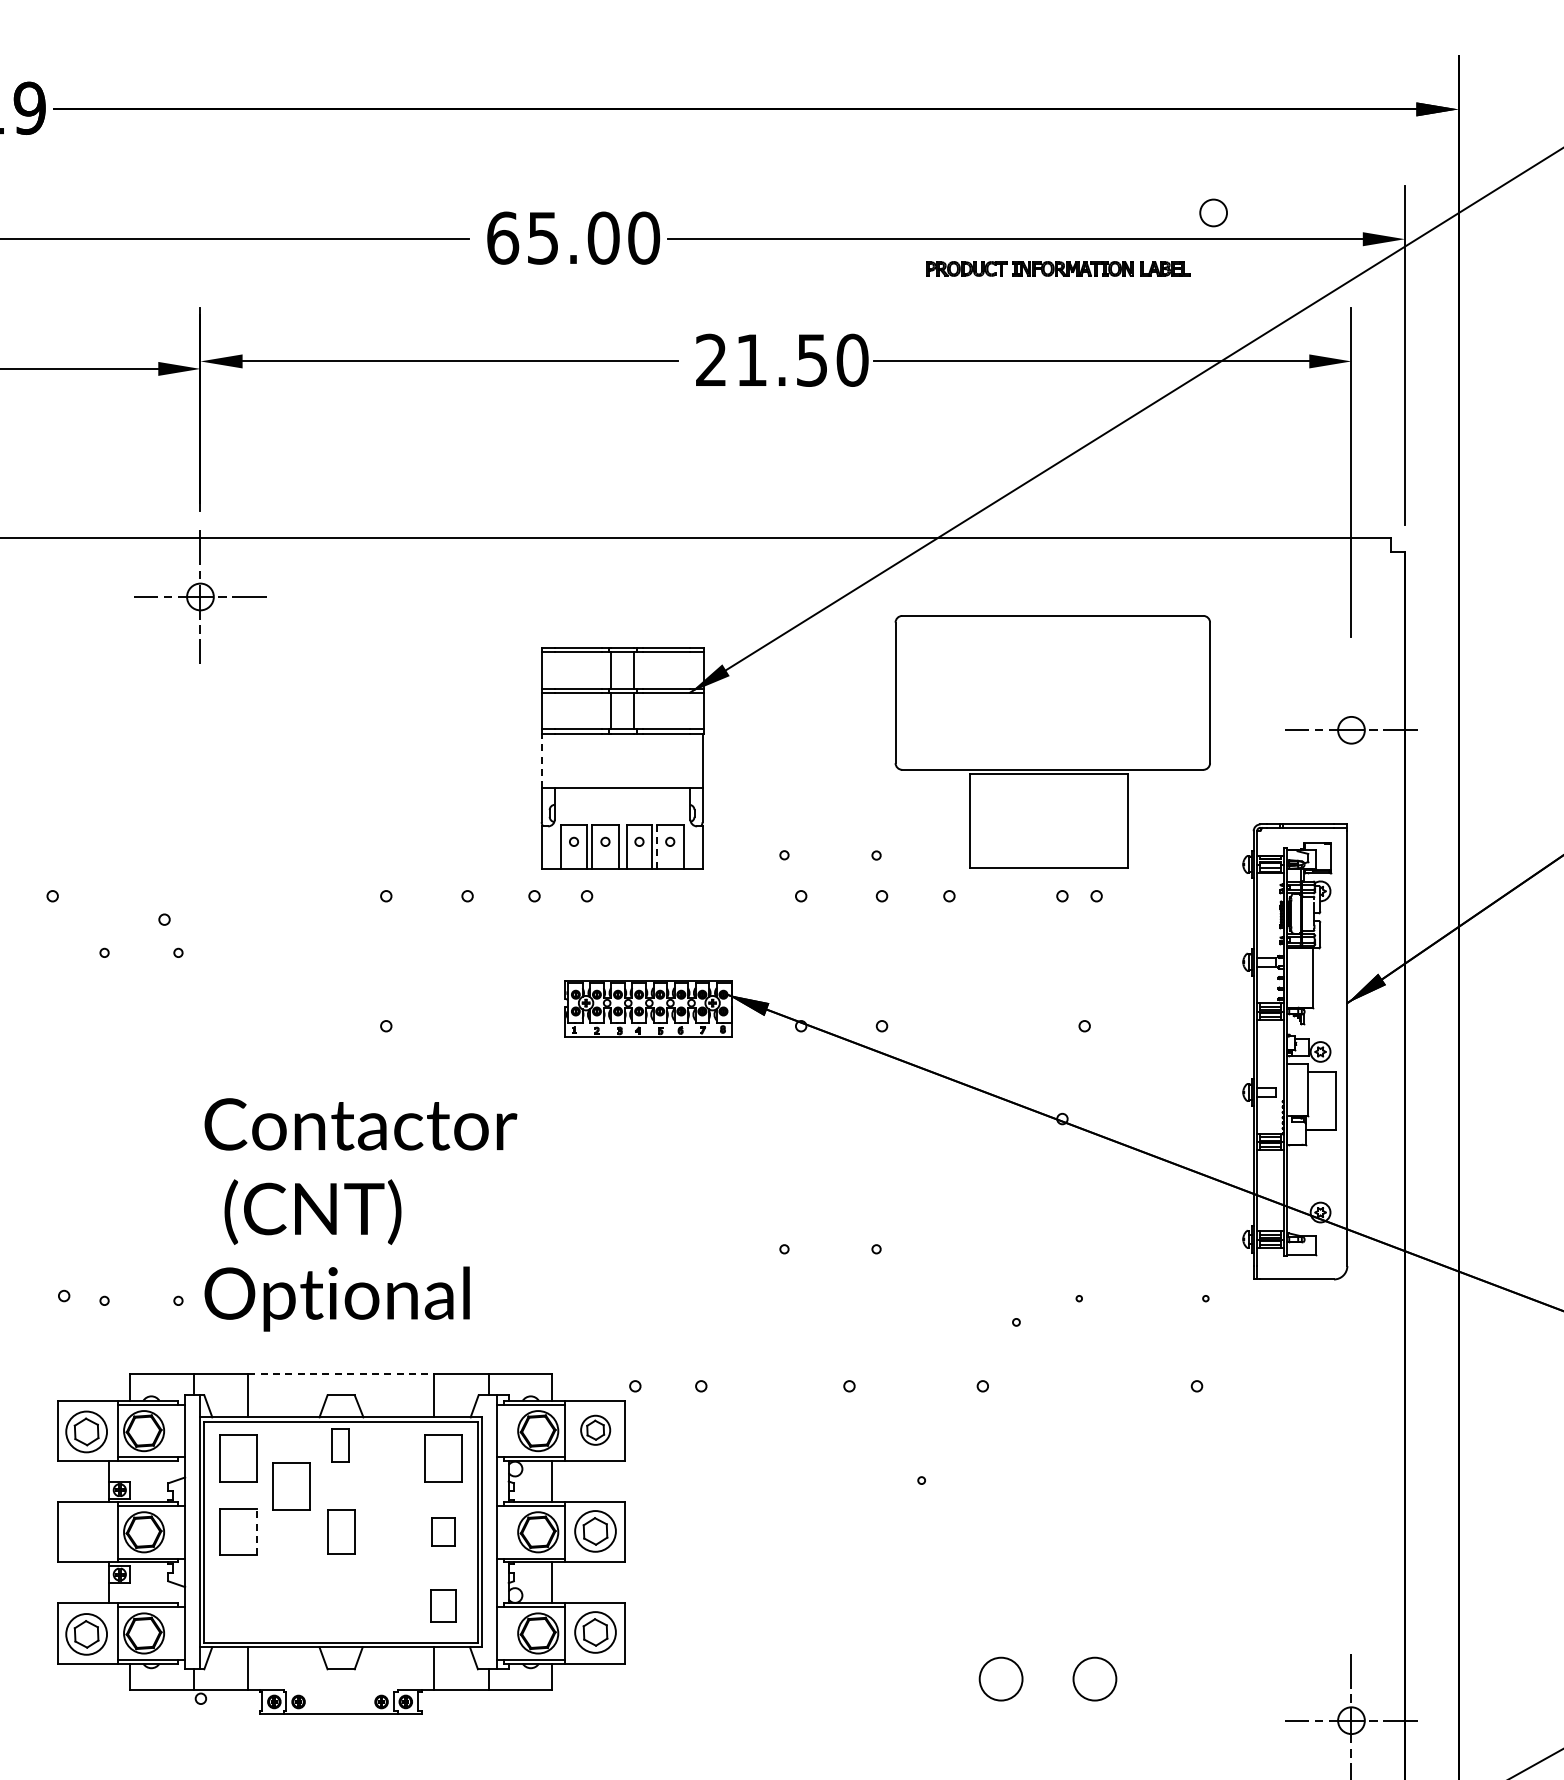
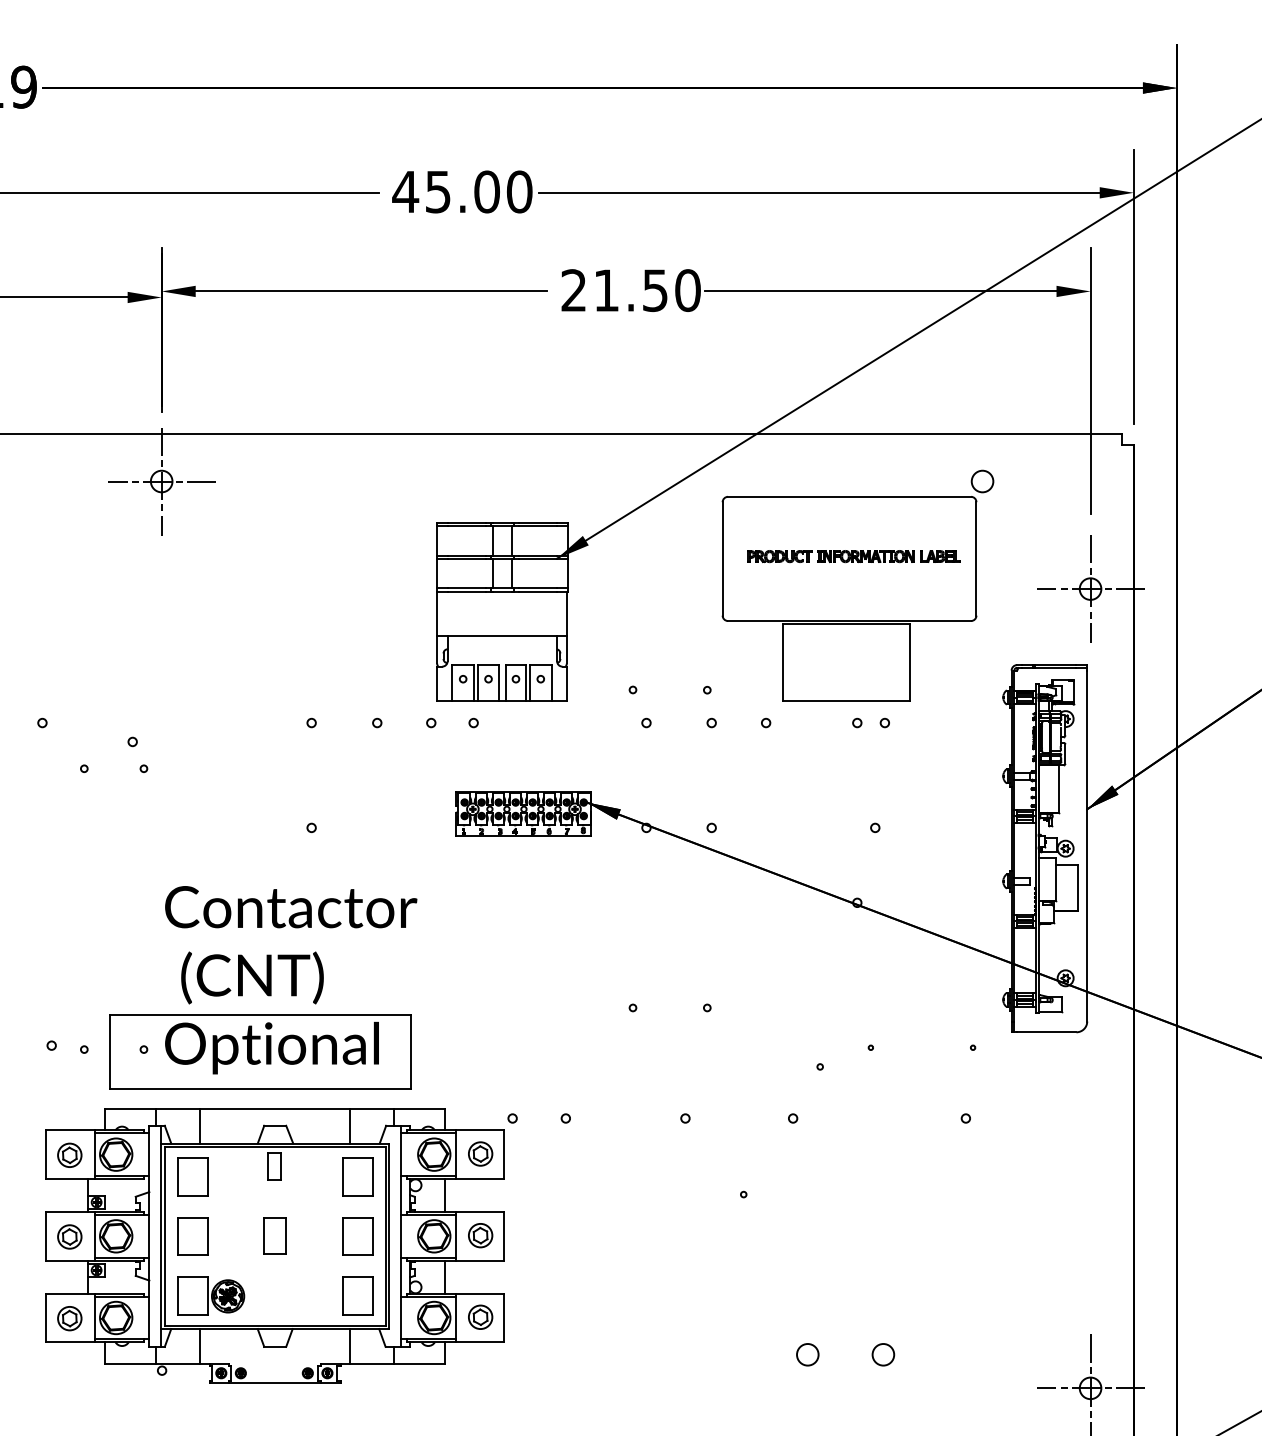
circle: (1213, 212) -> (982, 481), moved
text: (502, 237) -> (405, 191), 65.00 -> 45.00
part: (1058, 268) -> (854, 556), moved
line: (1351, 730) -> (1090, 589), added
line: (541, 760) -> (436, 613), dashed -> solid
line: (656, 846) -> (529, 682), dashed -> solid
part: (322, 1302) -> (260, 1050), added
line: (341, 1374) -> (275, 1108), dashed -> solid
part: (86, 1431) -> (69, 1154), size x0.71
part: (291, 1486) -> (235, 1199), removed
line: (257, 1531) -> (207, 1235), dashed -> solid
part: (443, 1531) -> (357, 1235), size x1.67
part: (595, 1531) -> (480, 1235), size x0.71
part: (86, 1532) -> (69, 1236), added
part: (261, 1605) -> (210, 1295), added
part: (443, 1605) -> (357, 1295), size x1.43
part: (595, 1632) -> (480, 1317), size x0.71
part: (86, 1633) -> (69, 1318), size x0.71
circle: (1000, 1678) -> (807, 1354), size x0.62
circle: (1094, 1678) -> (883, 1354), size x0.62

